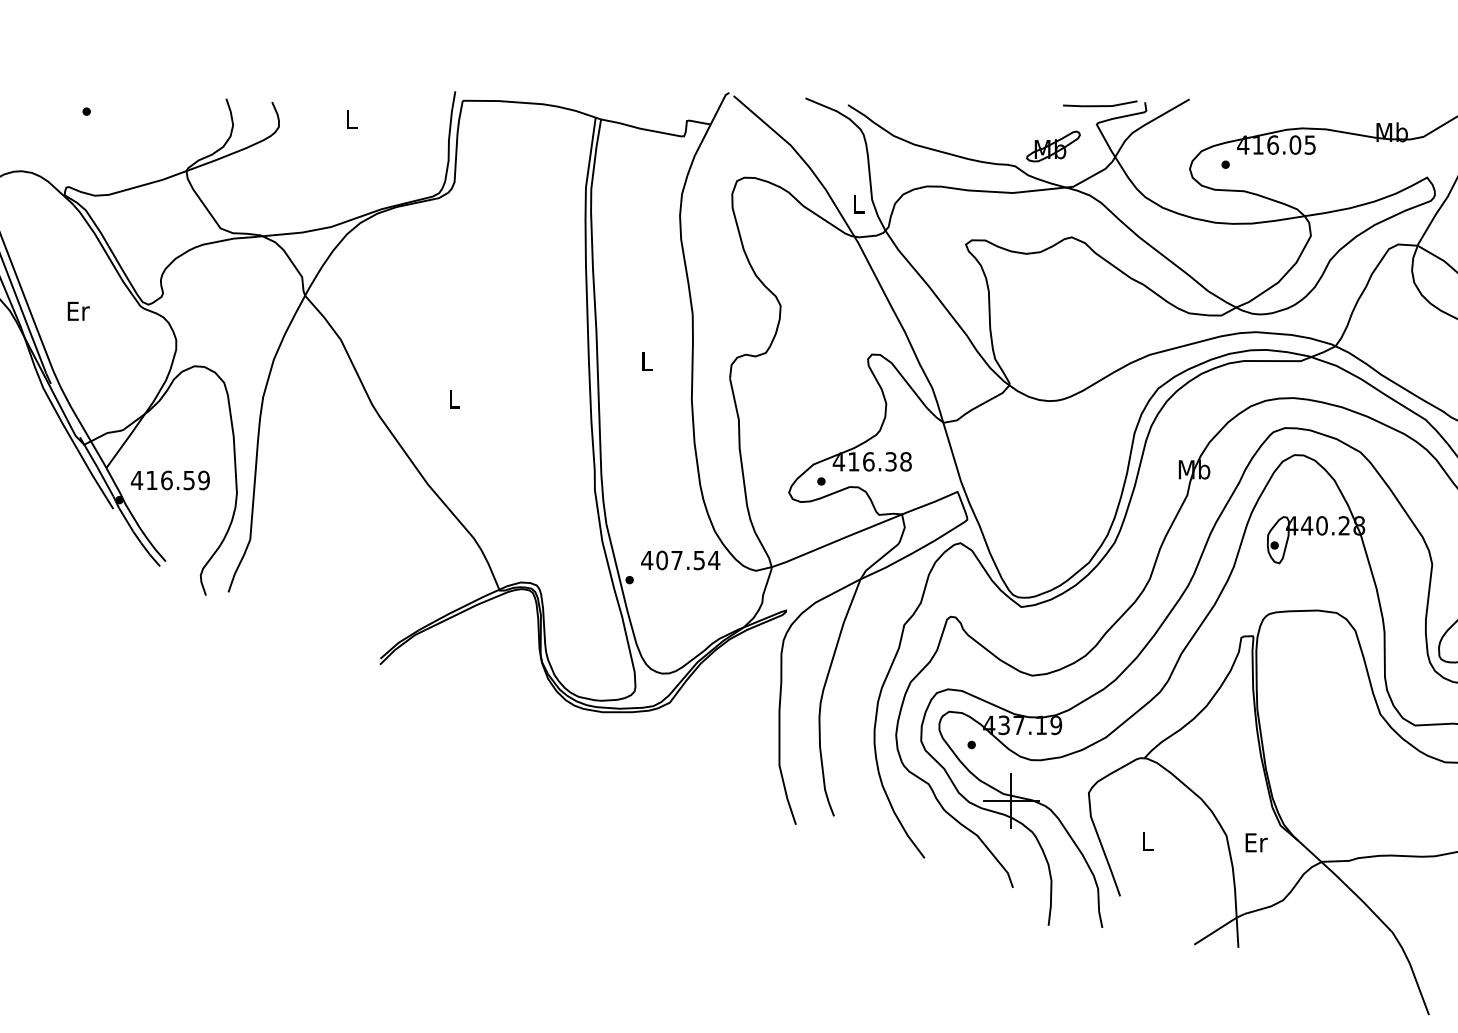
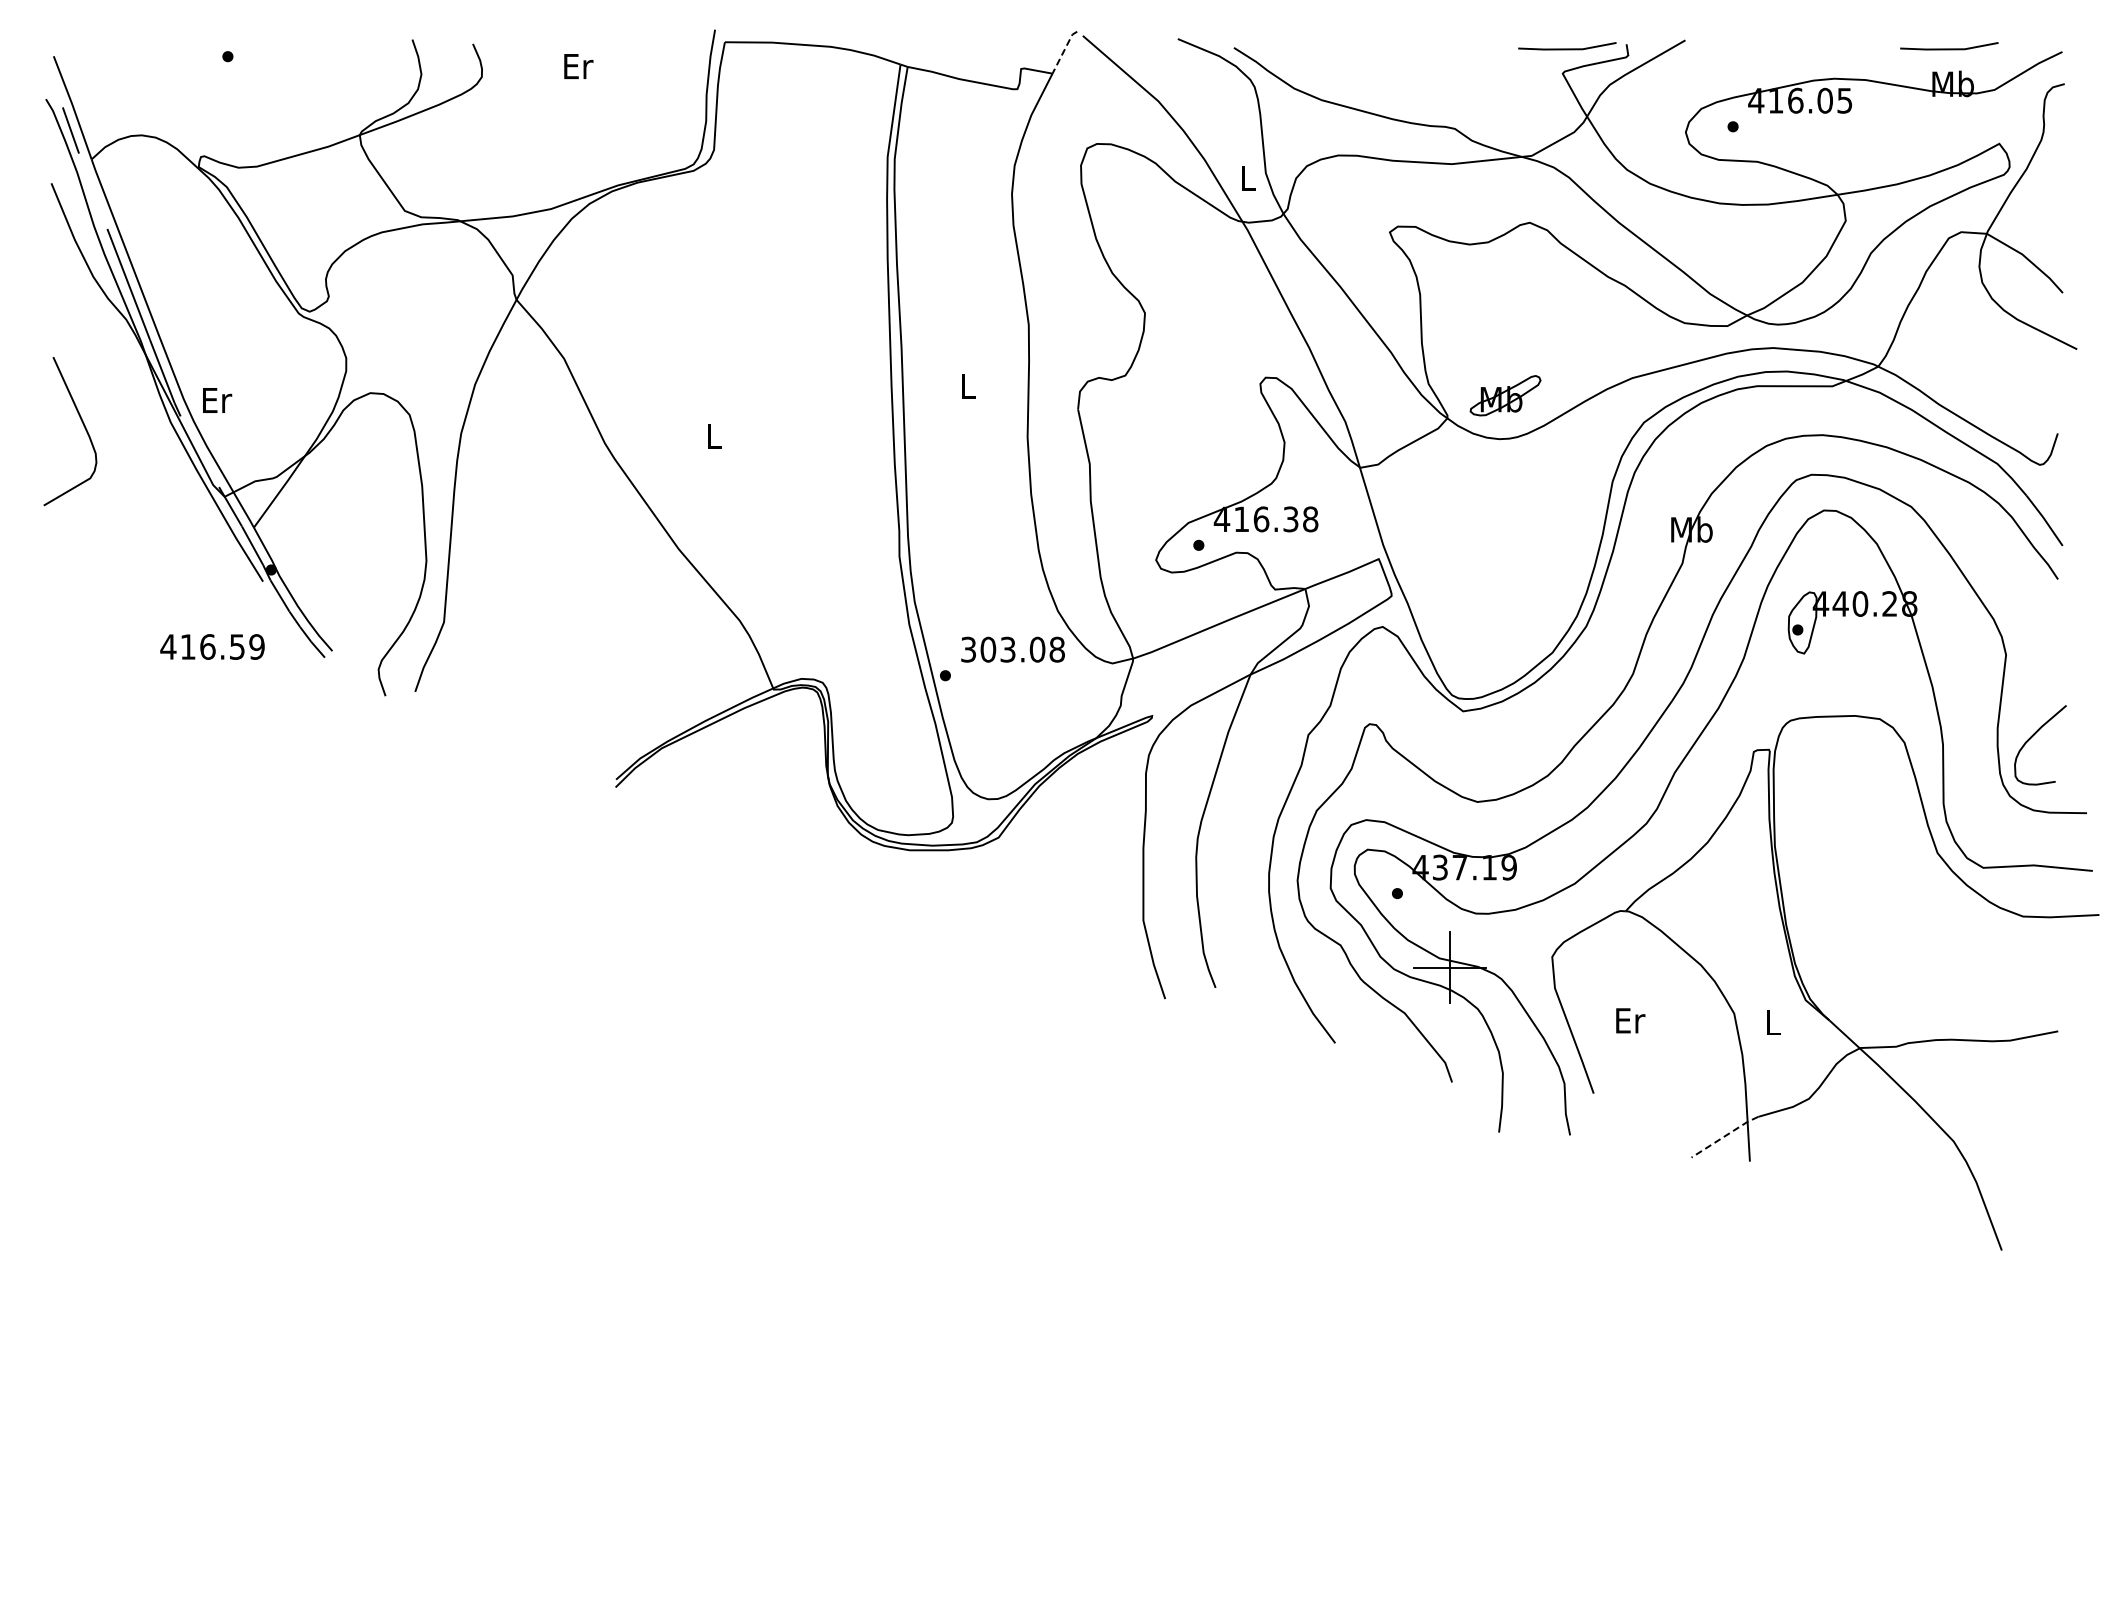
line: (1389, 105) -> (1949, 48), added
line: (719, 107) -> (1063, 51), solid -> dashed
text: (352, 119) -> (578, 66), L -> Er
part: (1053, 146) -> (1505, 395), moved
text: (78, 311) -> (217, 400), moved
text: (170, 480) -> (212, 646), moved
text: (680, 560) -> (1012, 649), 407.54 -> 303.08
text: (1148, 841) -> (1630, 1020), L -> Er
text: (1256, 842) -> (1773, 1022), Er -> L
line: (1219, 928) -> (1725, 1136), solid -> dashed

